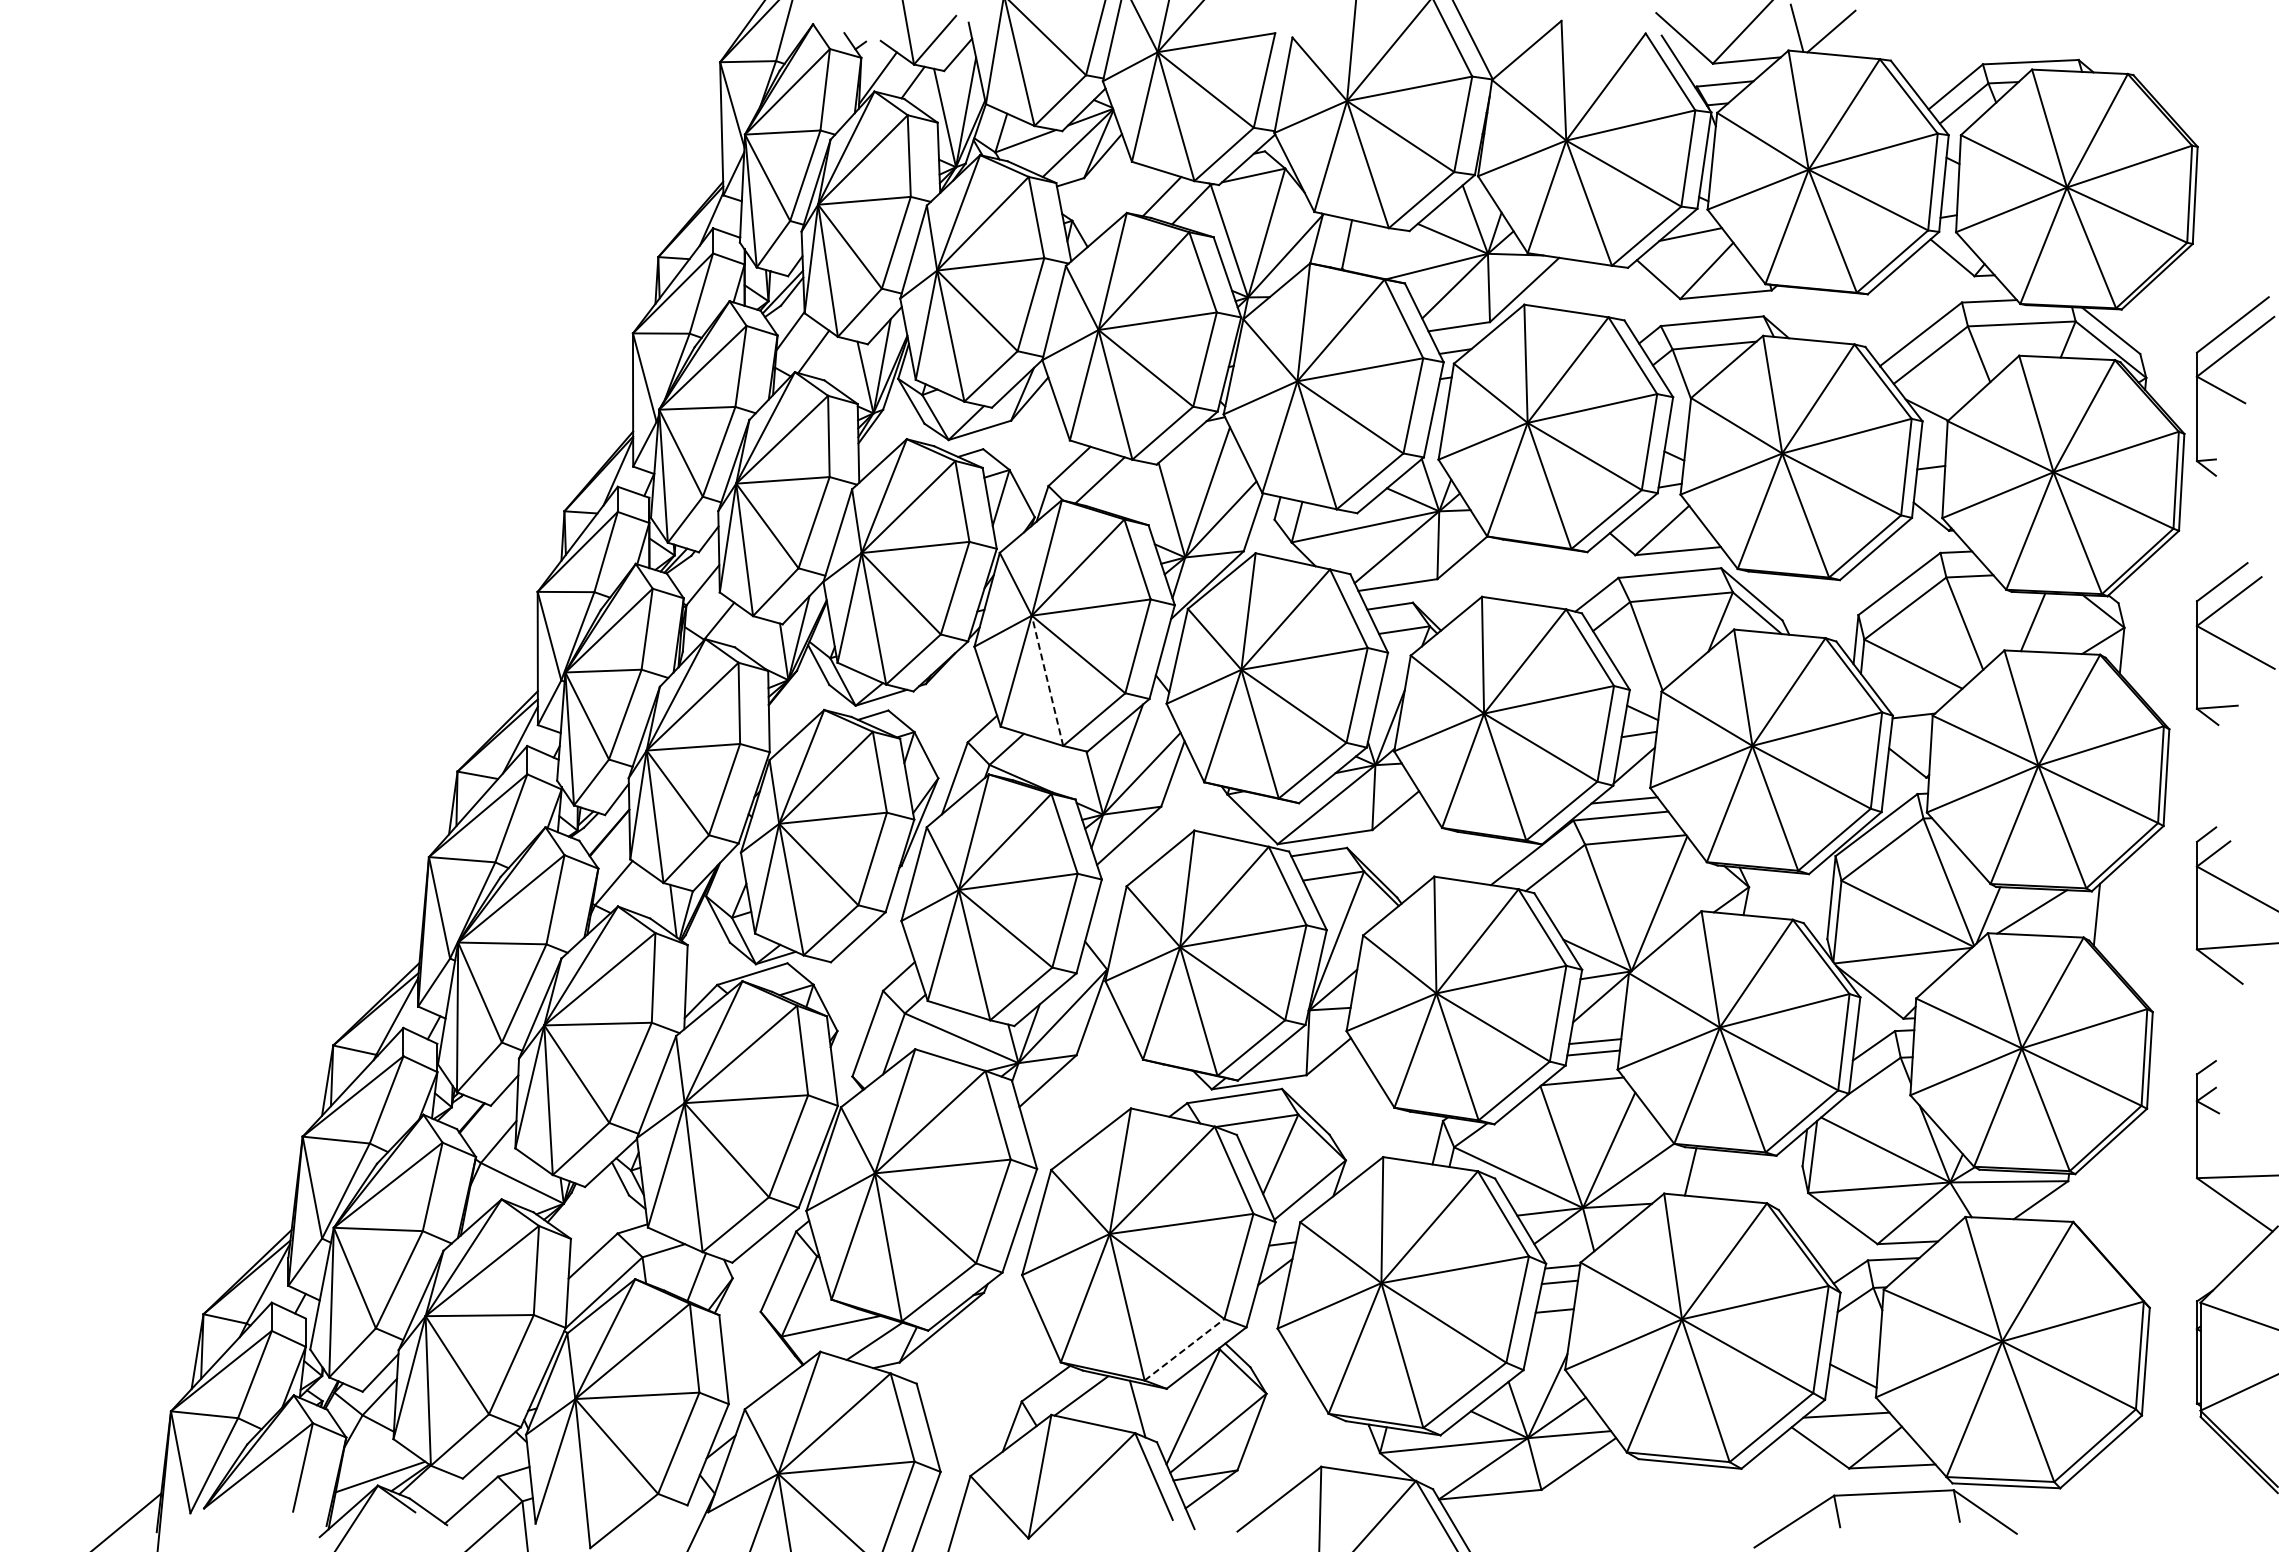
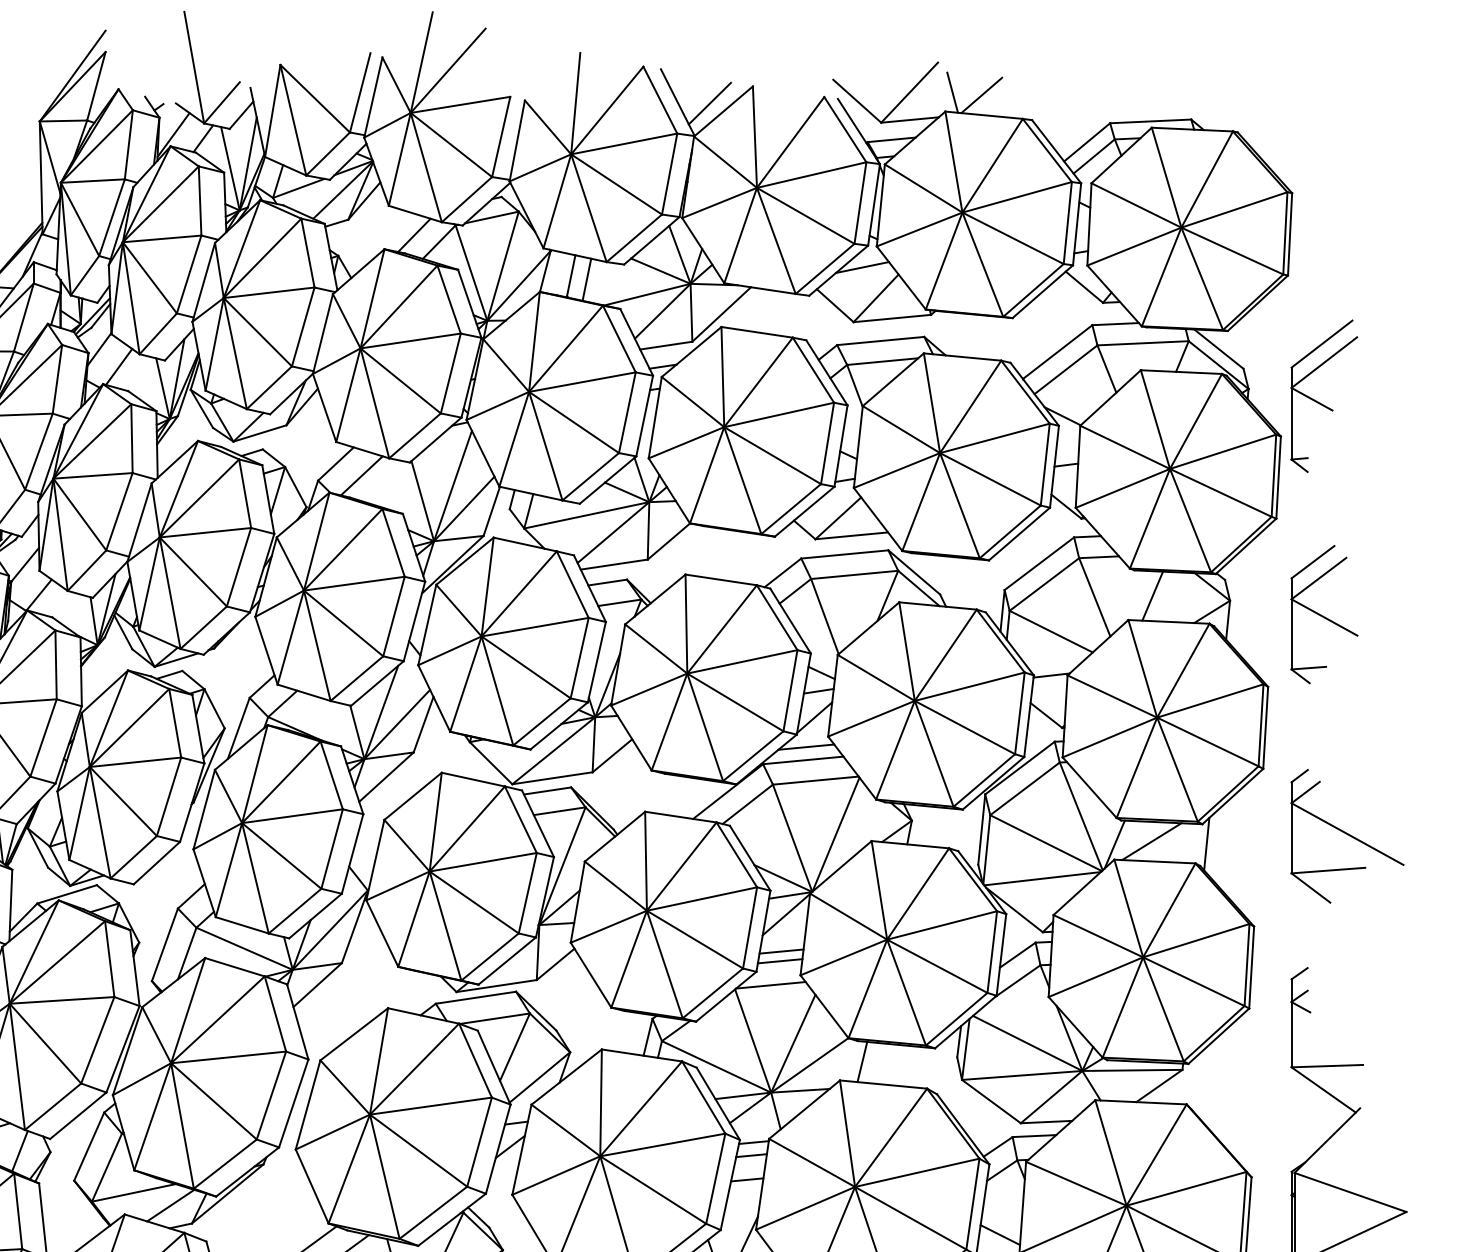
line: (1510, 40) -> (709, 103), added
line: (1365, 248) -> (586, 279), added
line: (1047, 680) -> (317, 645), dashed -> solid
line: (1184, 1349) -> (433, 1212), dashed -> solid

